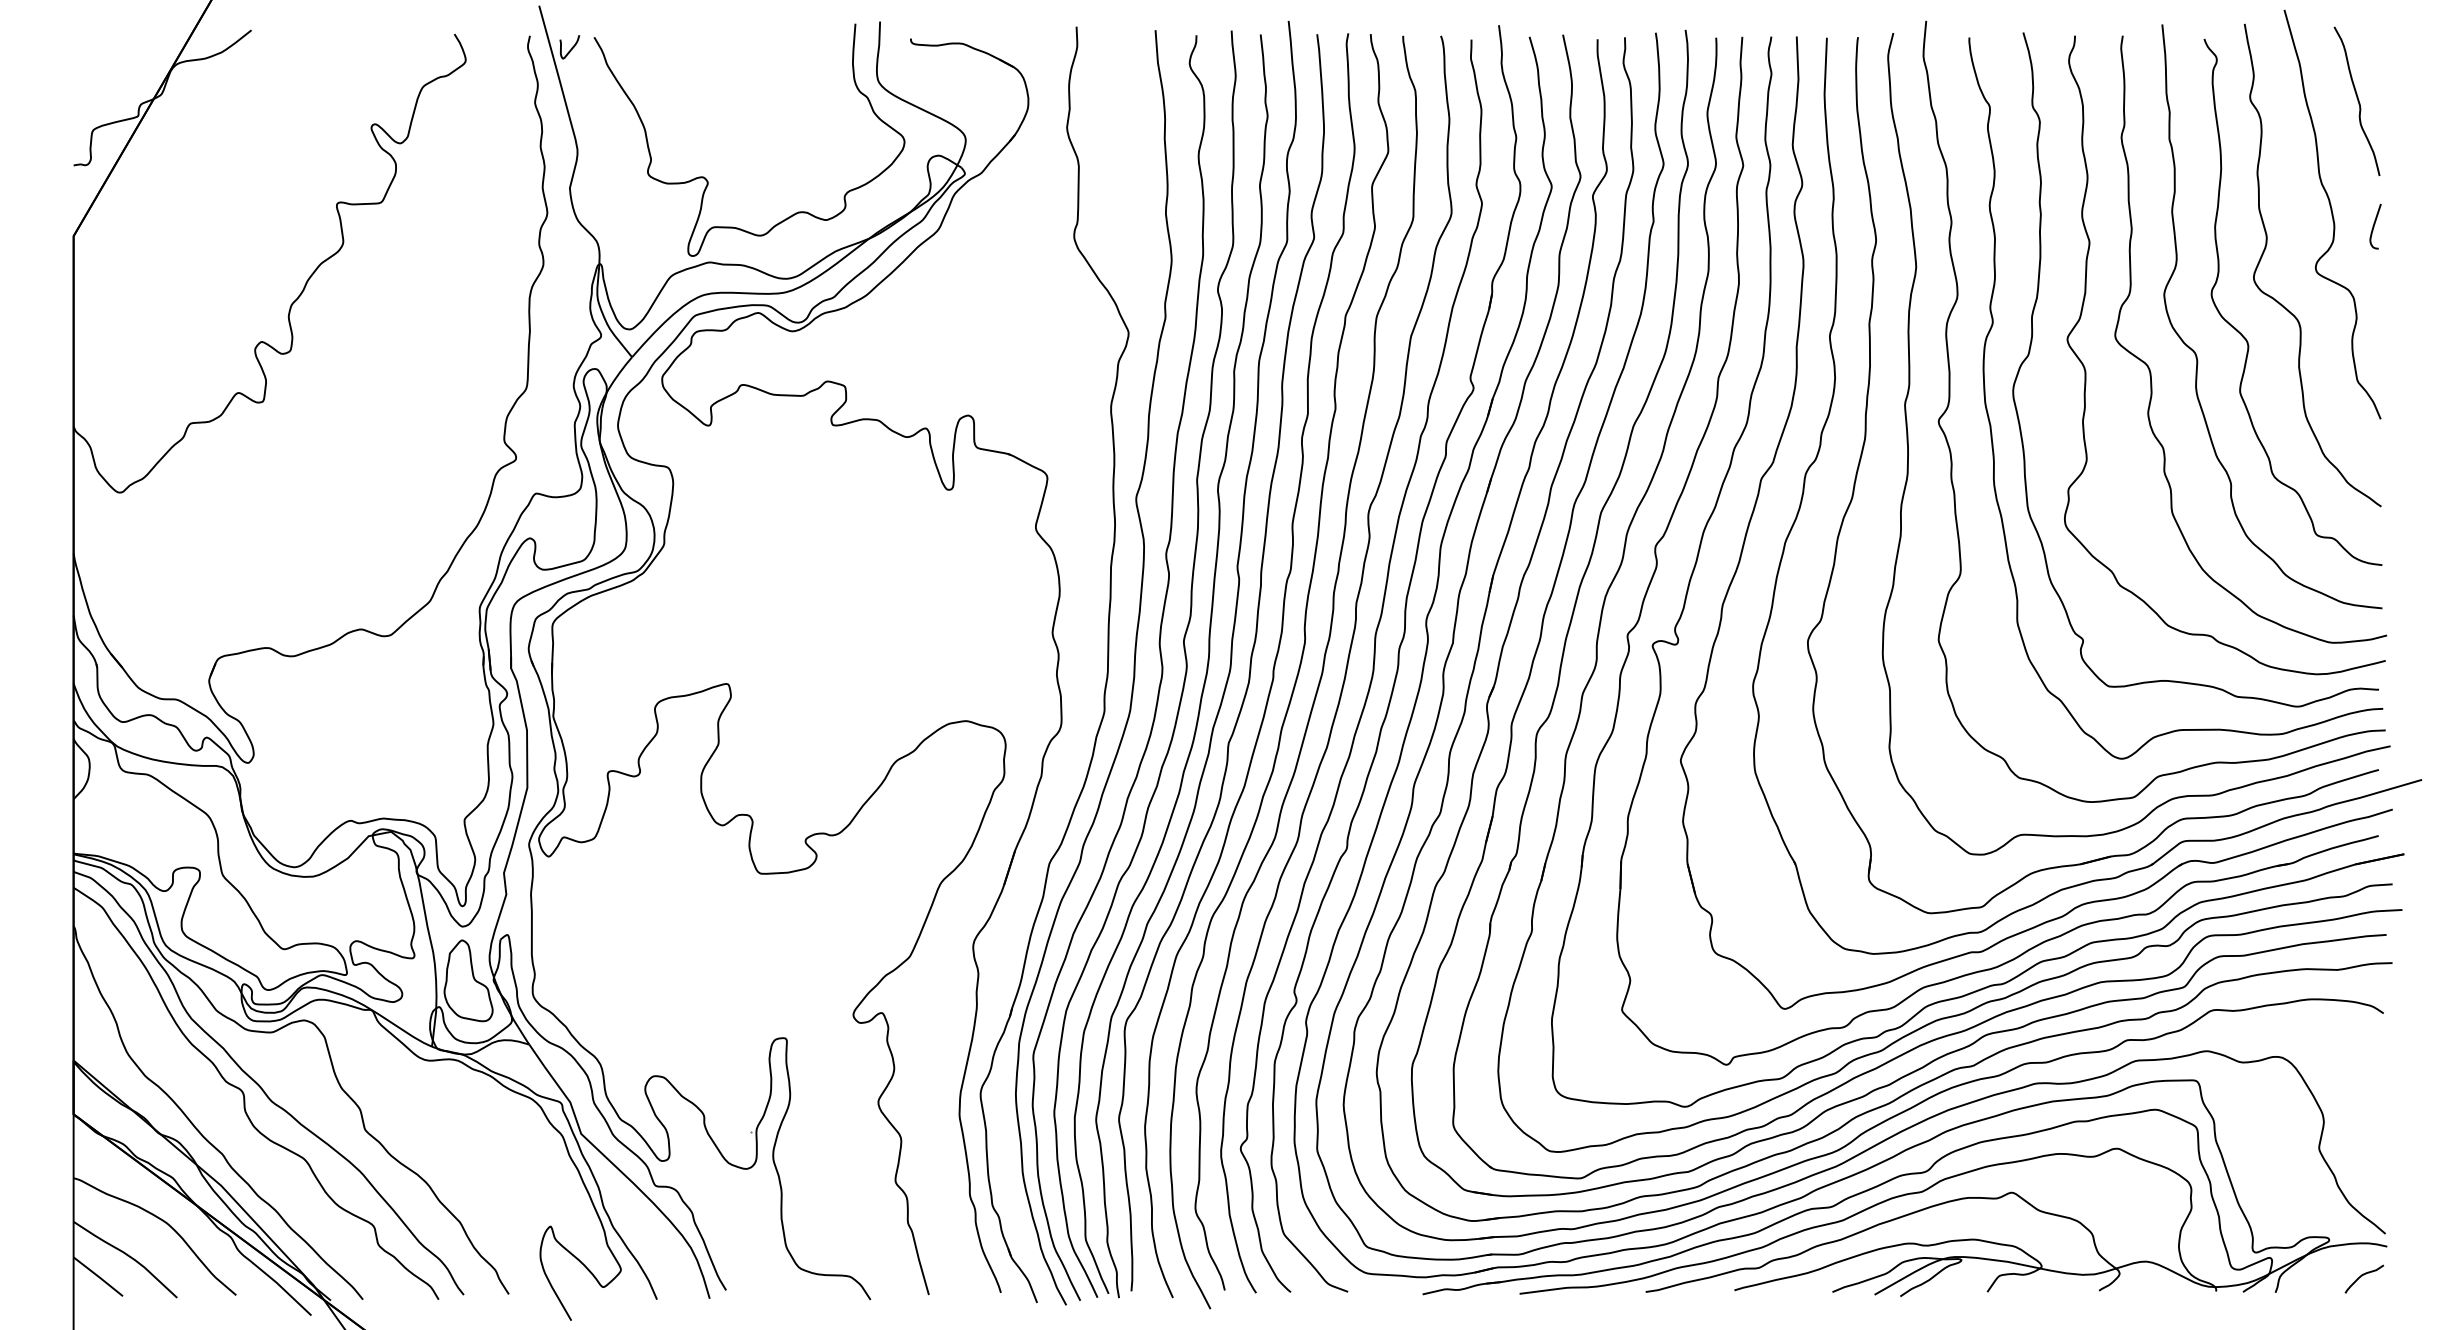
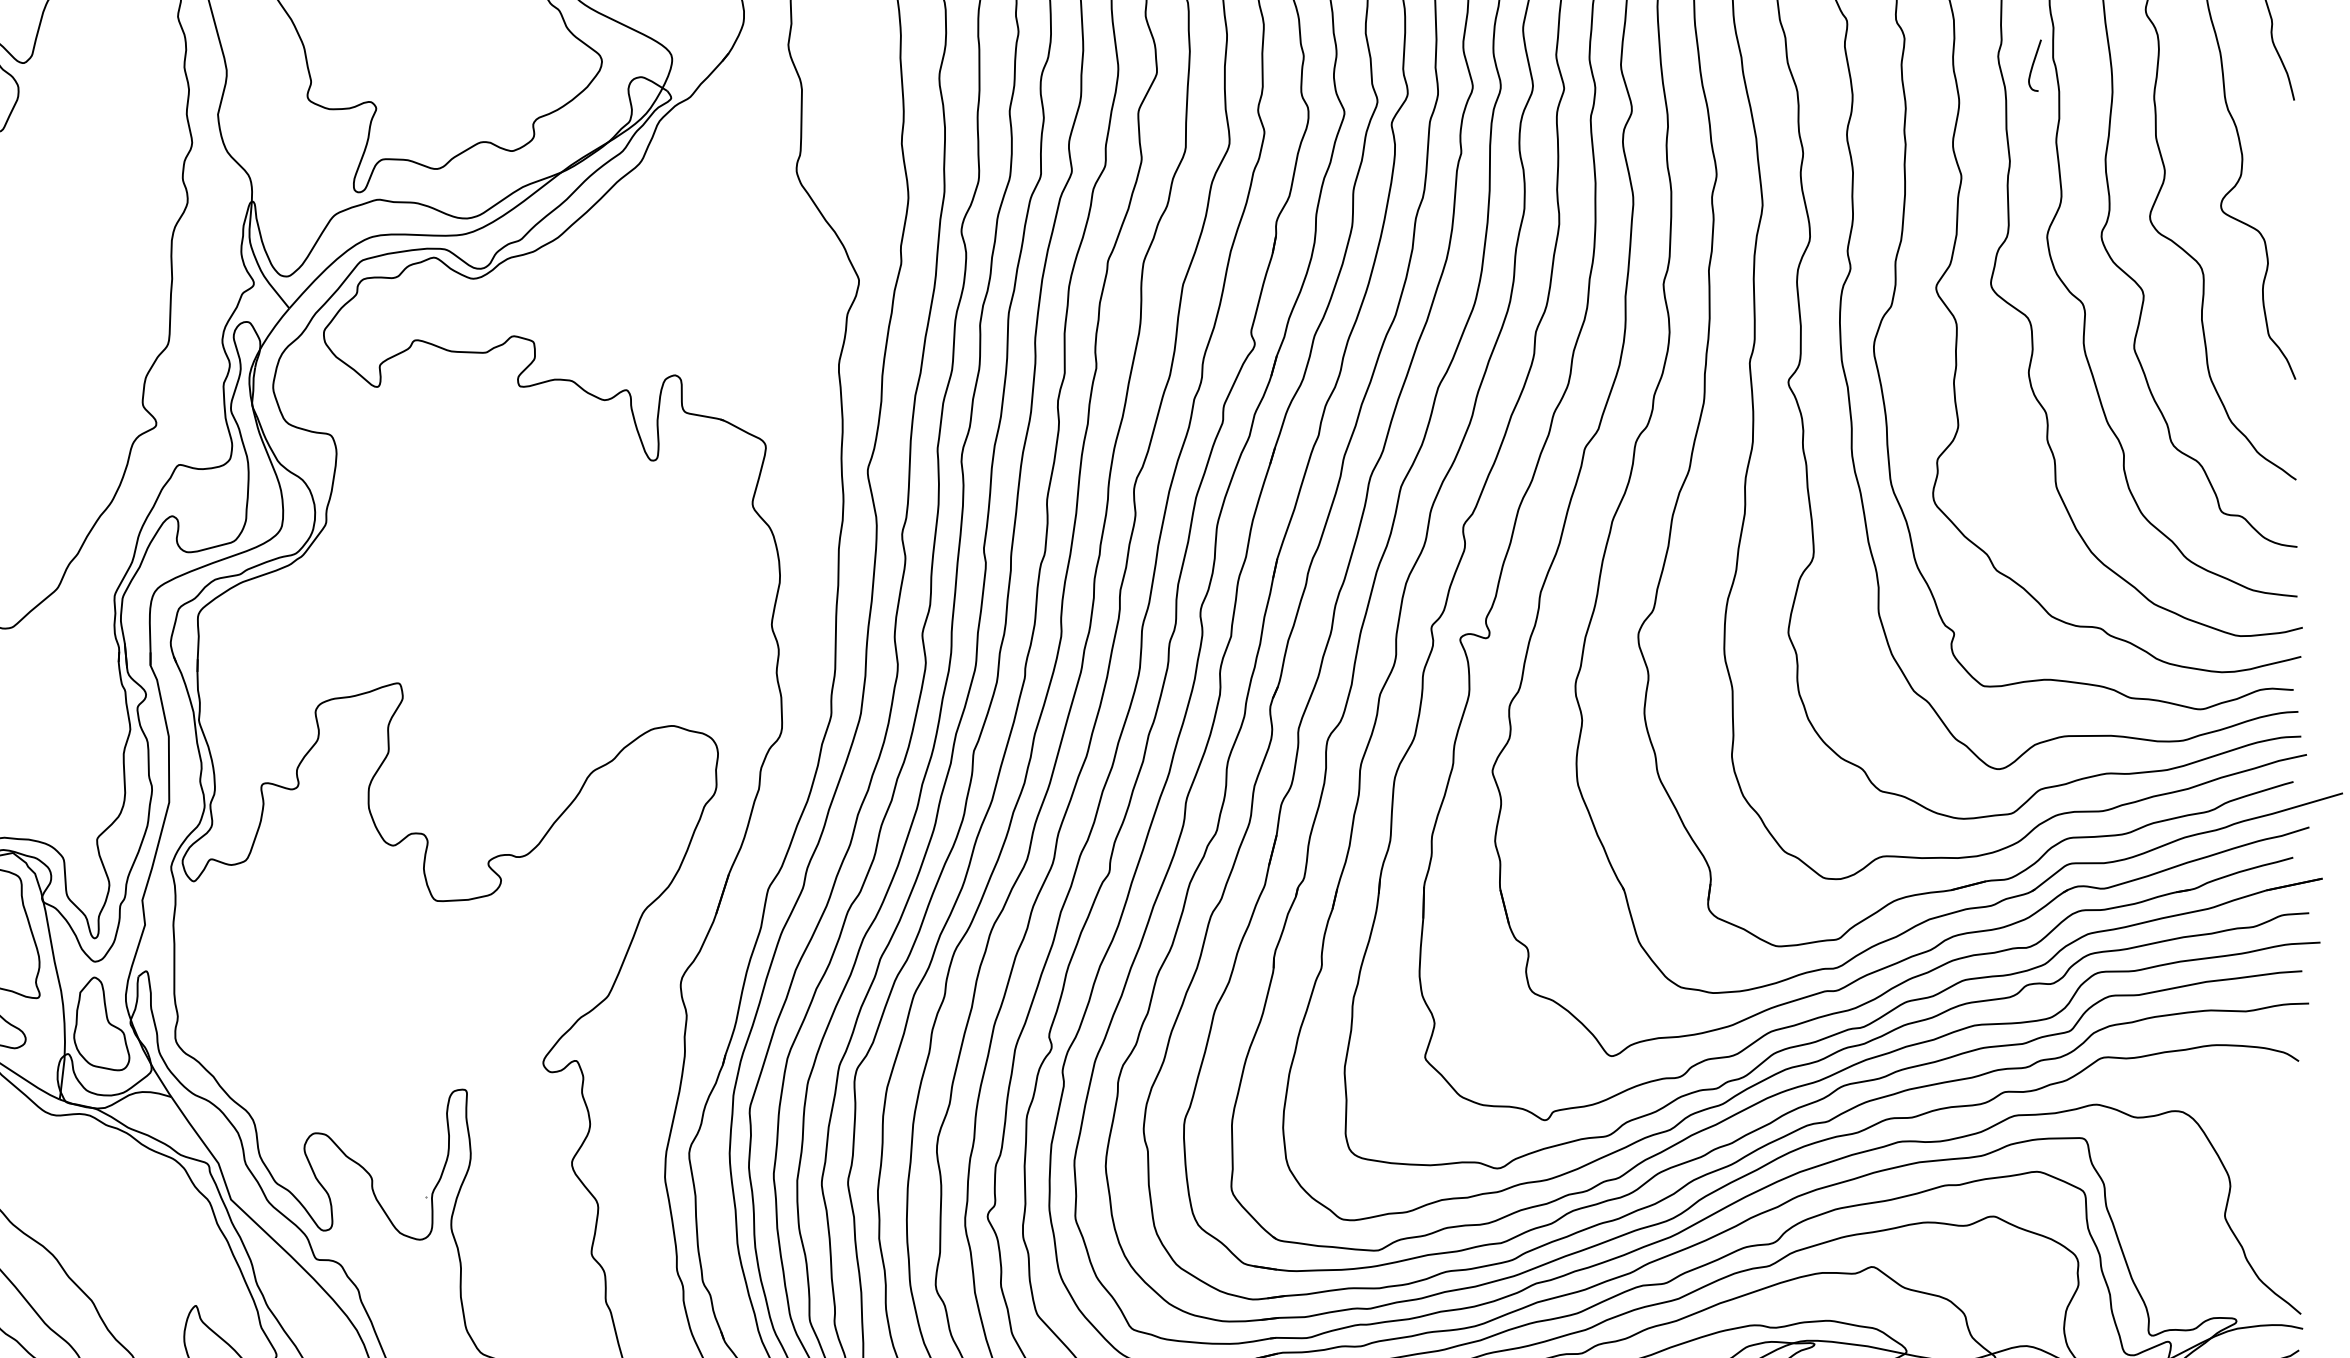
curve: (2374, 226) -> (2033, 65), moved

